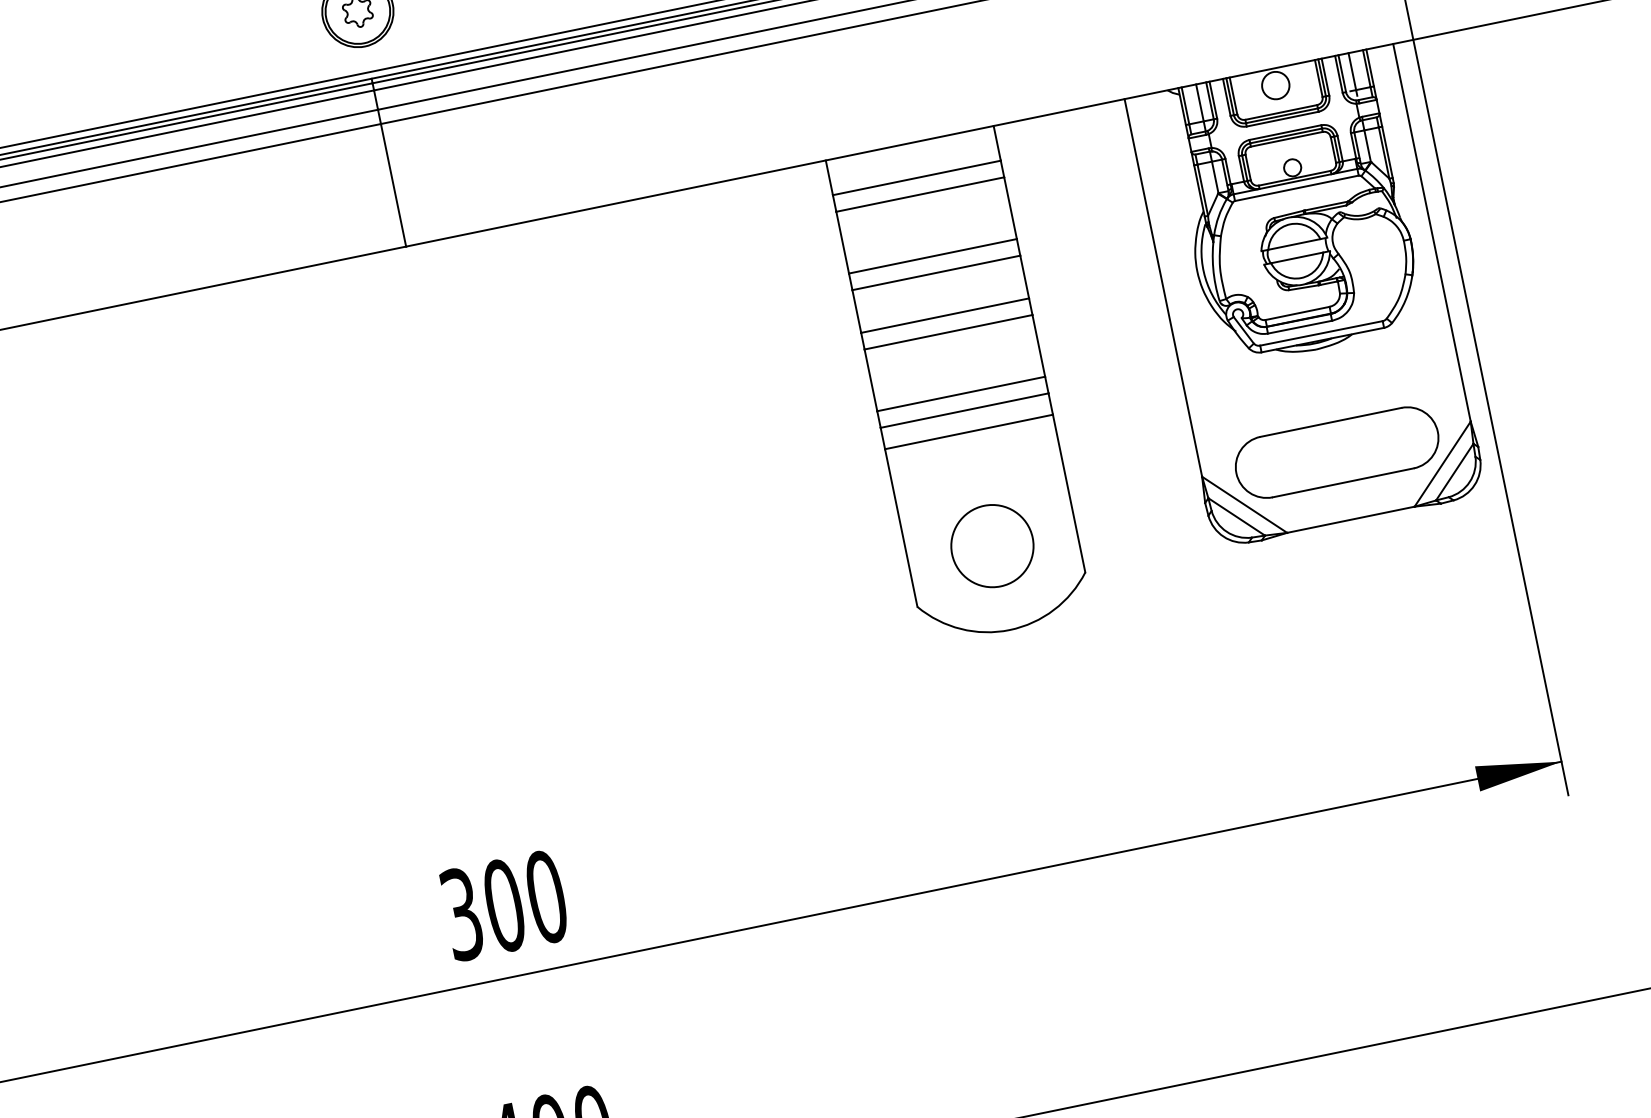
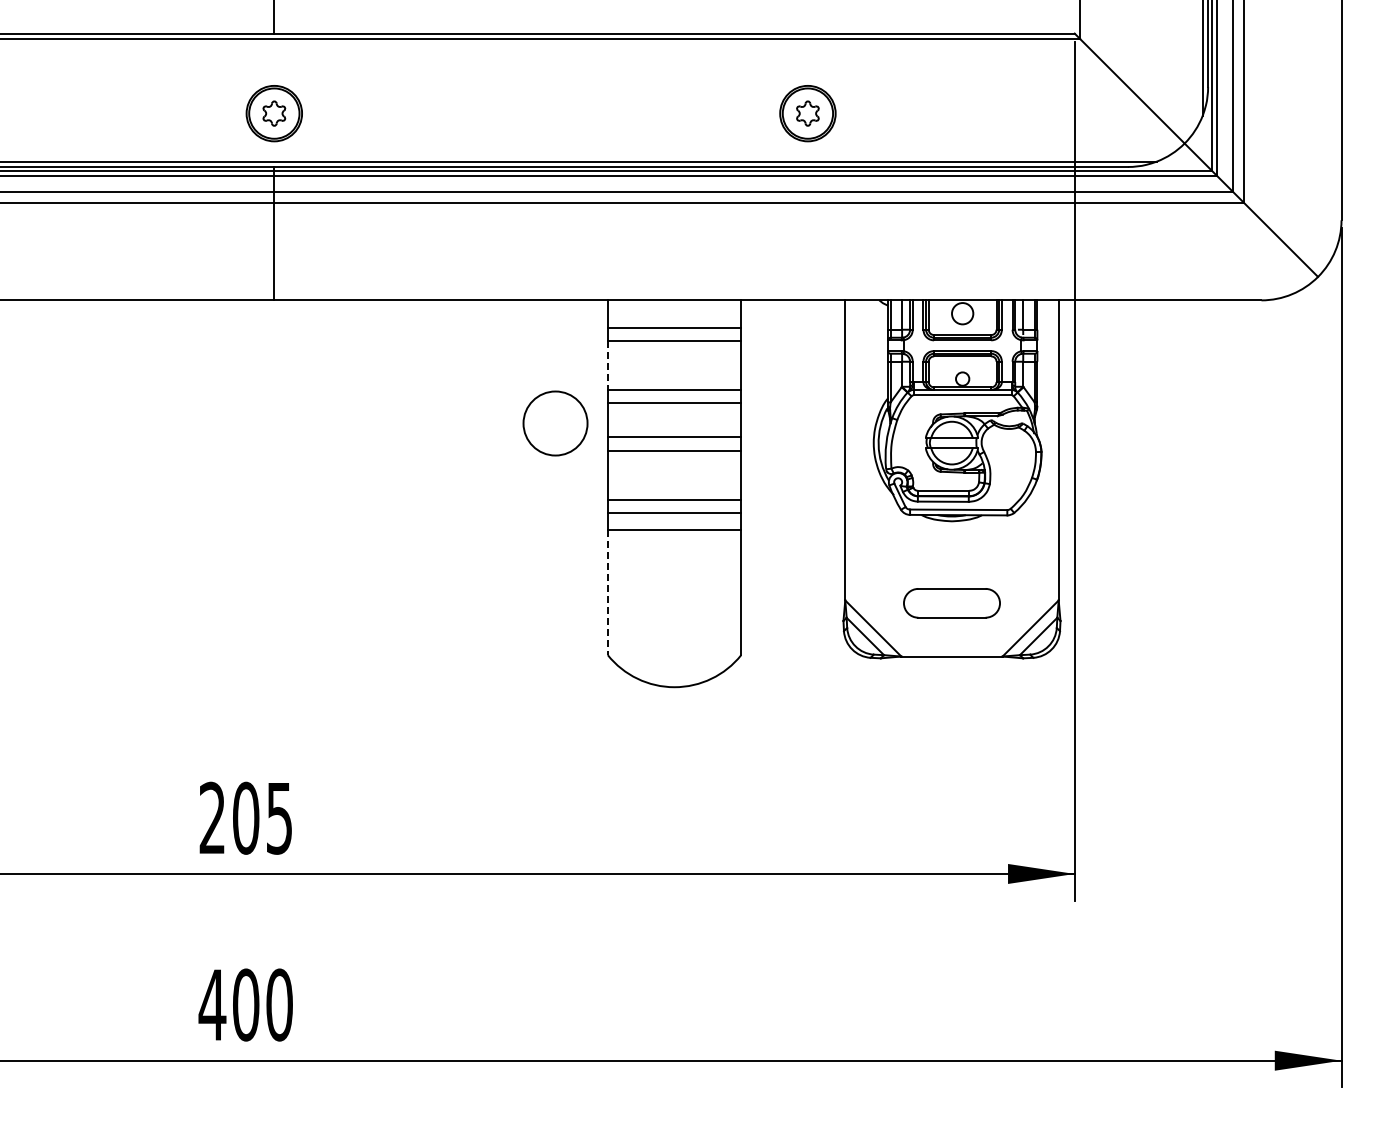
line: (842, 242) -> (607, 365), solid -> dashed
part: (1336, 453) -> (951, 603), size x0.6
line: (900, 528) -> (607, 592), solid -> dashed
circle: (992, 546) -> (555, 423), moved
text: (503, 904) -> (245, 817), 300 -> 205

